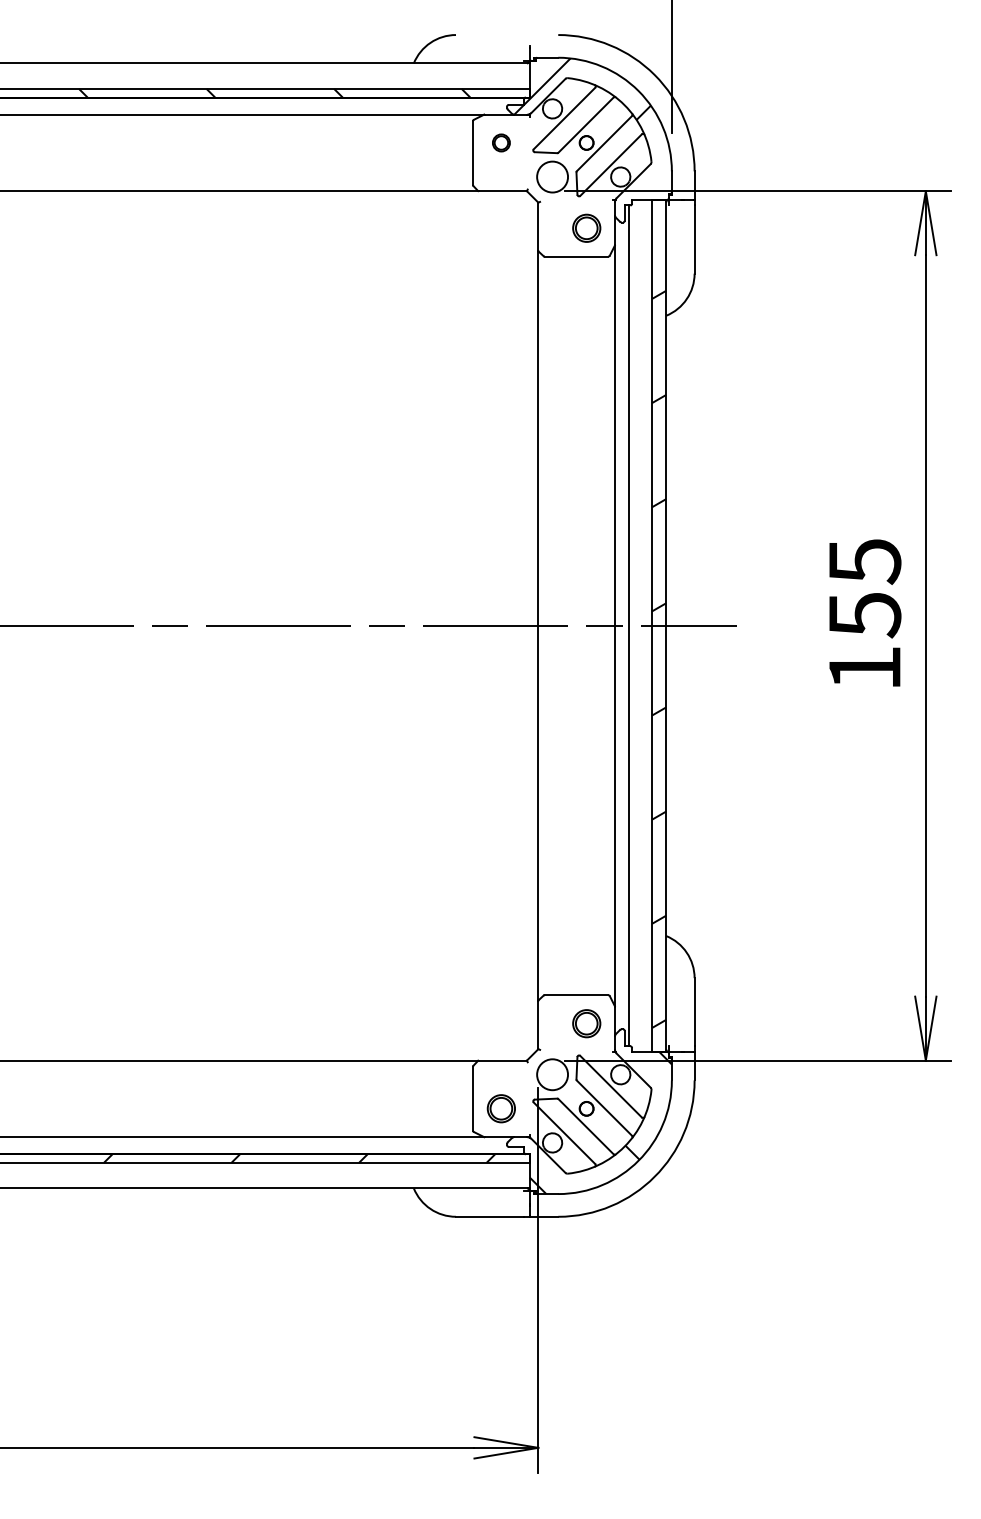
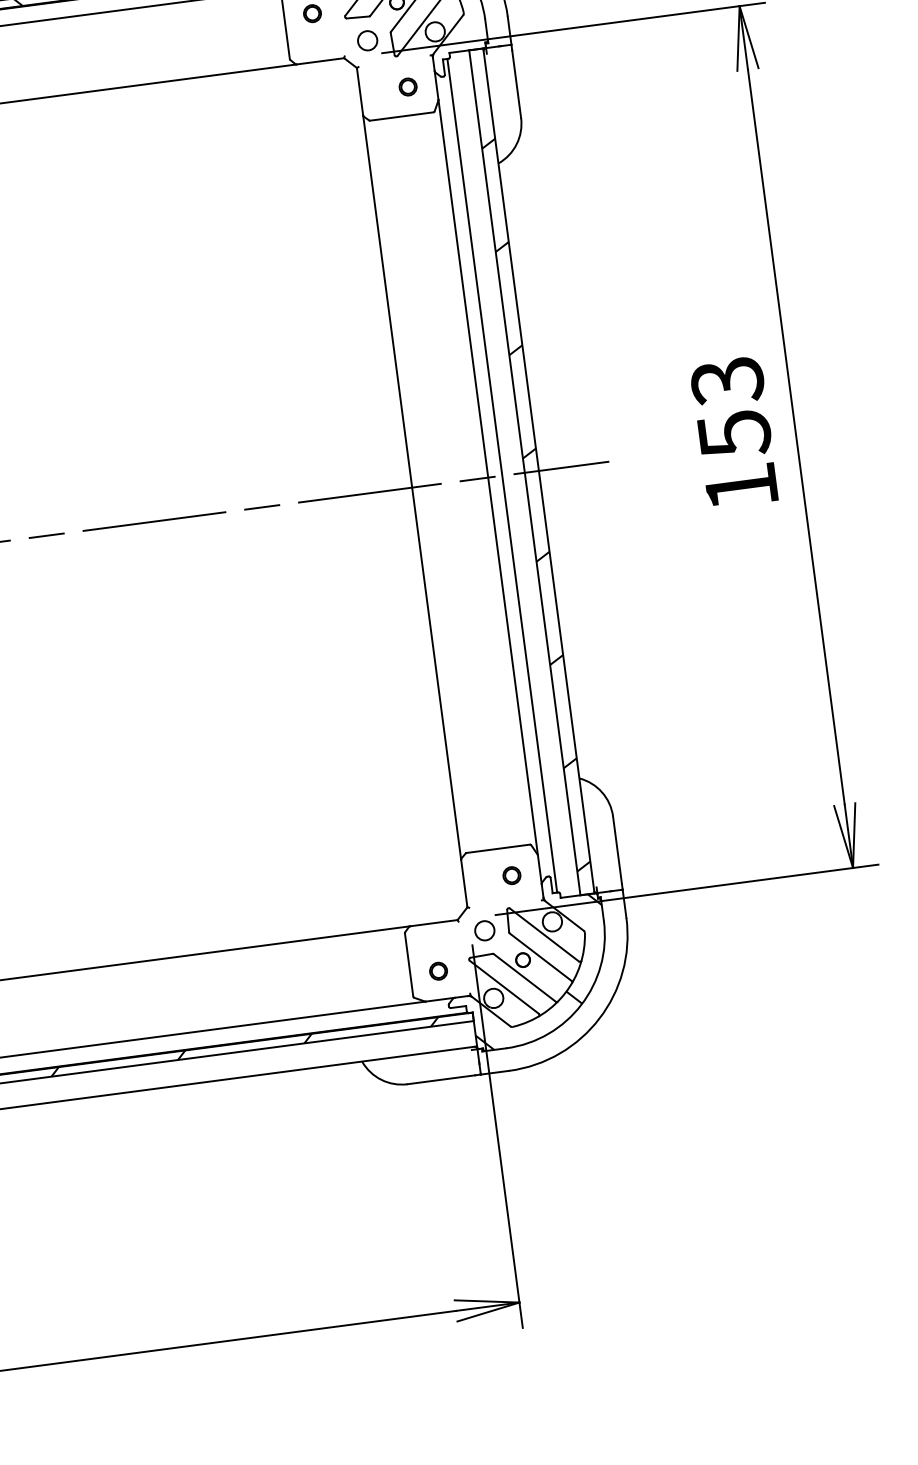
circle: (552, 176) -> (367, 40), size x0.62
part: (586, 227) -> (407, 86), size x0.62
text: (864, 561) -> (727, 381), 155 -> 153
part: (586, 1023) -> (511, 875), size x0.62
circle: (552, 1074) -> (484, 930), size x0.62
part: (501, 1108) -> (438, 970), size x0.62

